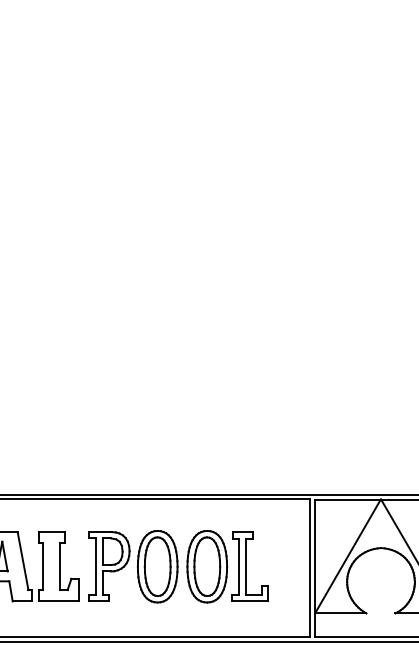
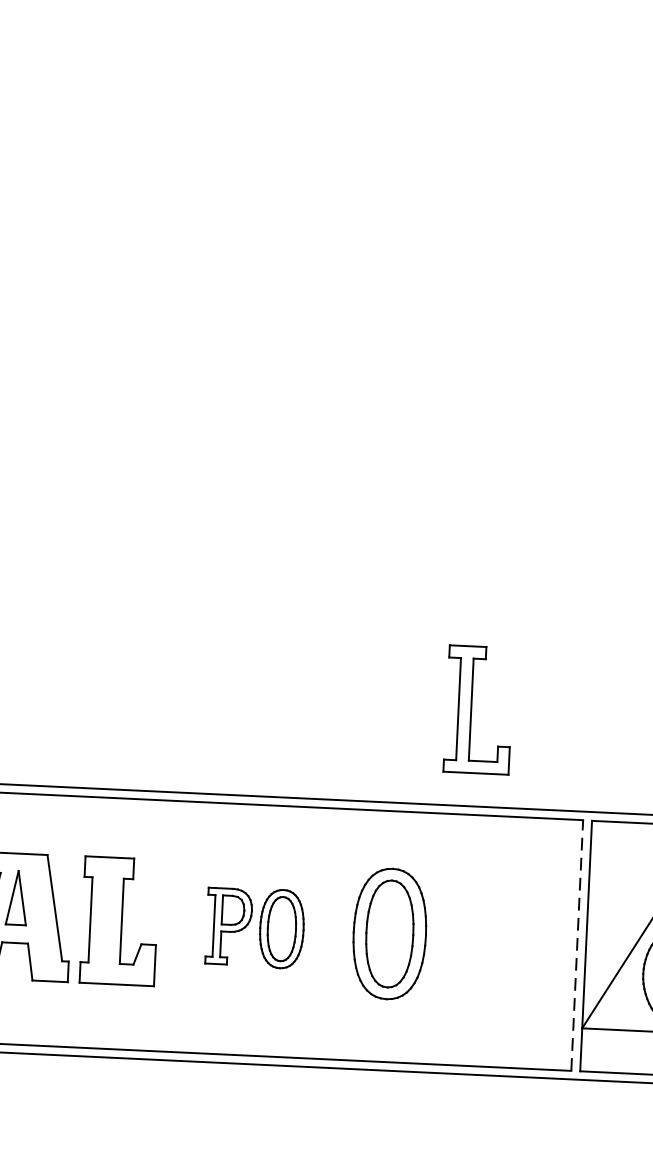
part: (133, 566) -> (255, 927), size x0.6
part: (249, 566) -> (477, 709), moved
line: (310, 568) -> (577, 946), solid -> dashed

